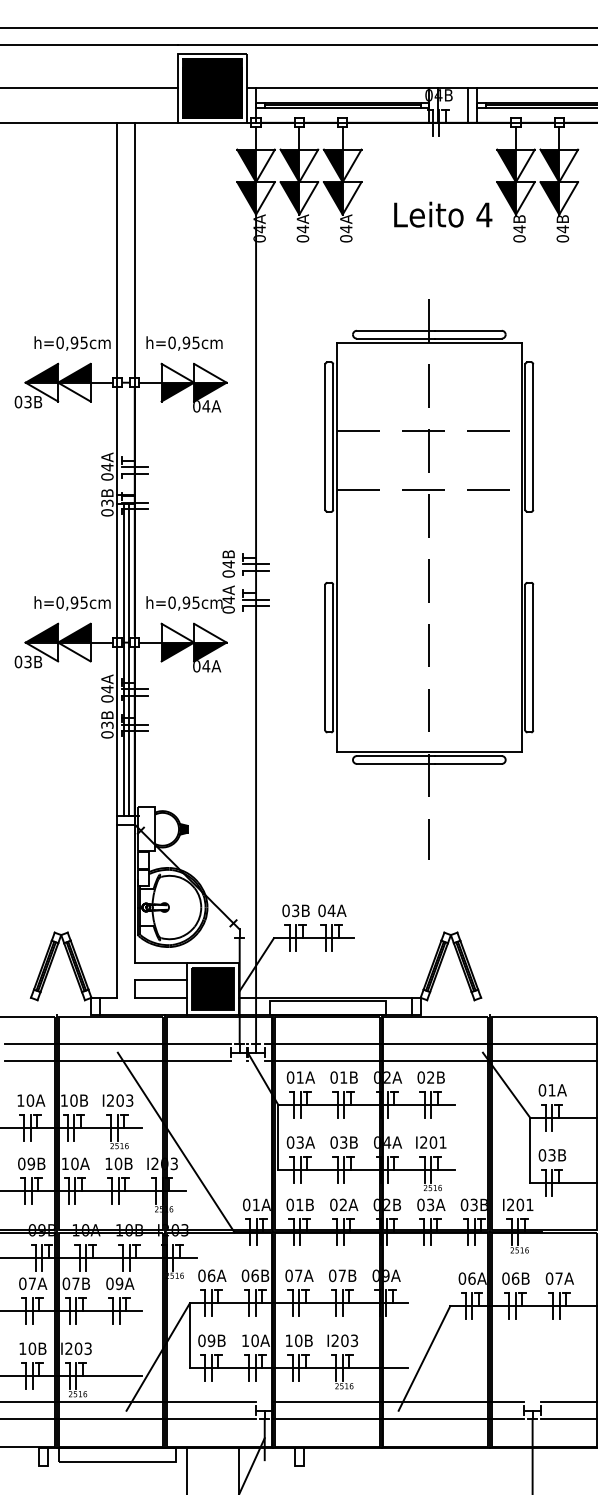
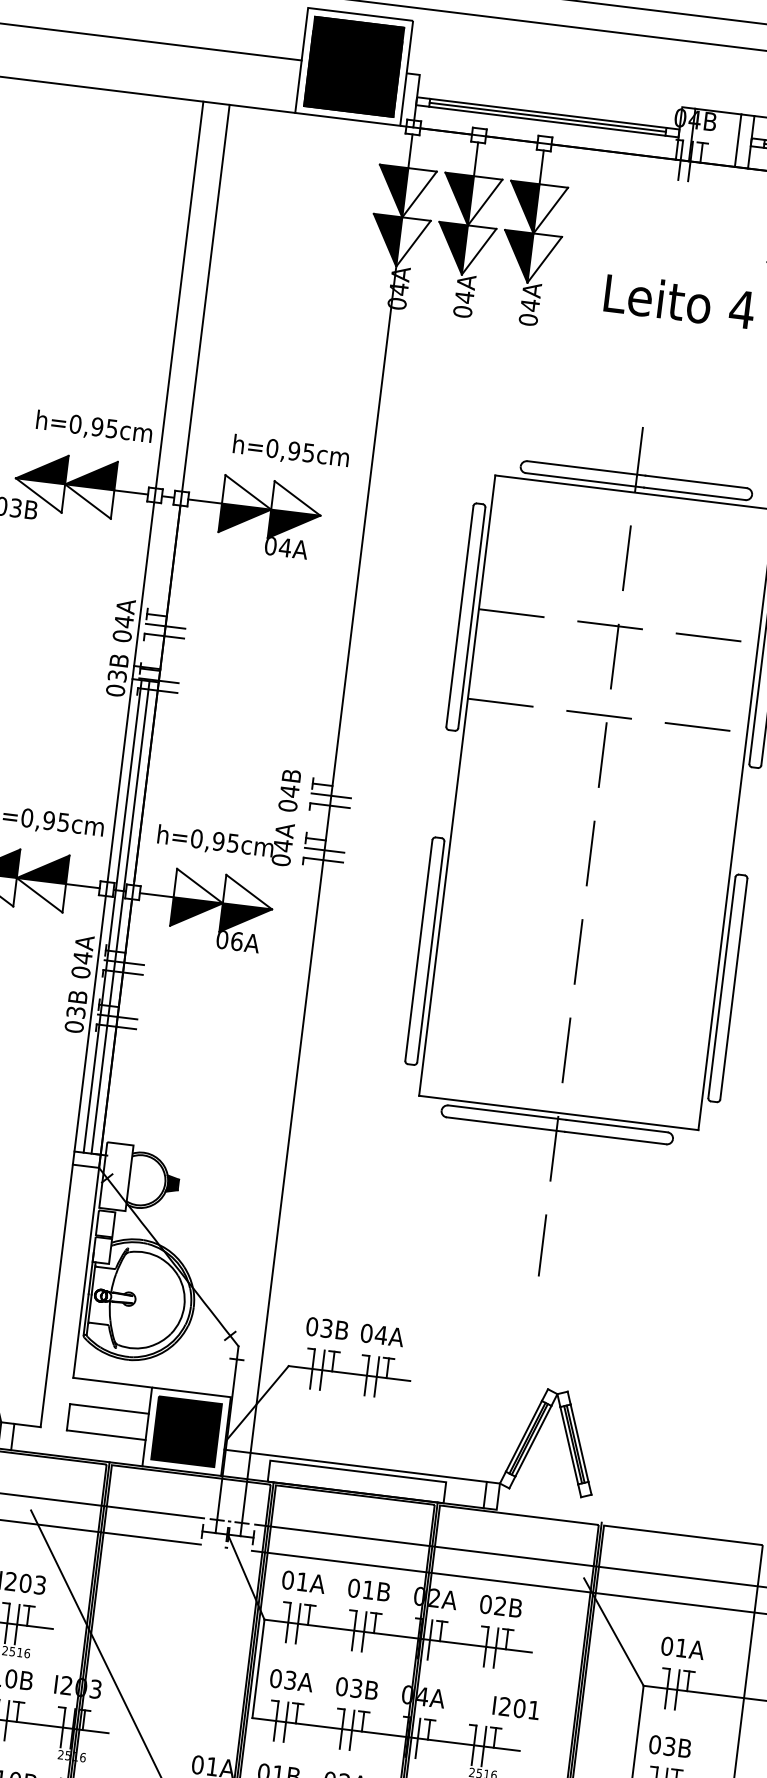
line: (342, 88) -> (550, 91), removed
text: (184, 343) -> (291, 451), moved
text: (206, 666) -> (237, 941), 04A -> 06A
text: (431, 1142) -> (516, 1708), moved

